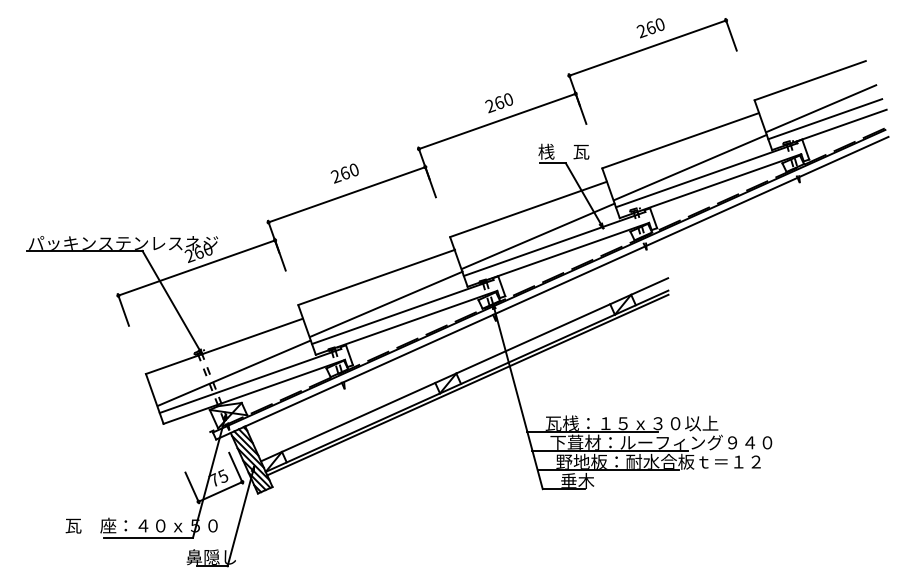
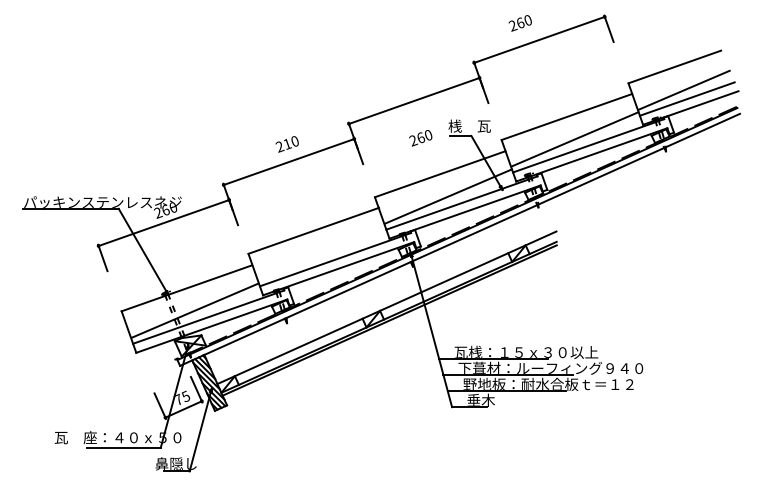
text: (650, 28) -> (520, 23), moved
text: (498, 103) -> (420, 138), moved
text: (345, 173) -> (287, 144), 260 -> 210
line: (386, 303) -> (321, 252), removed

